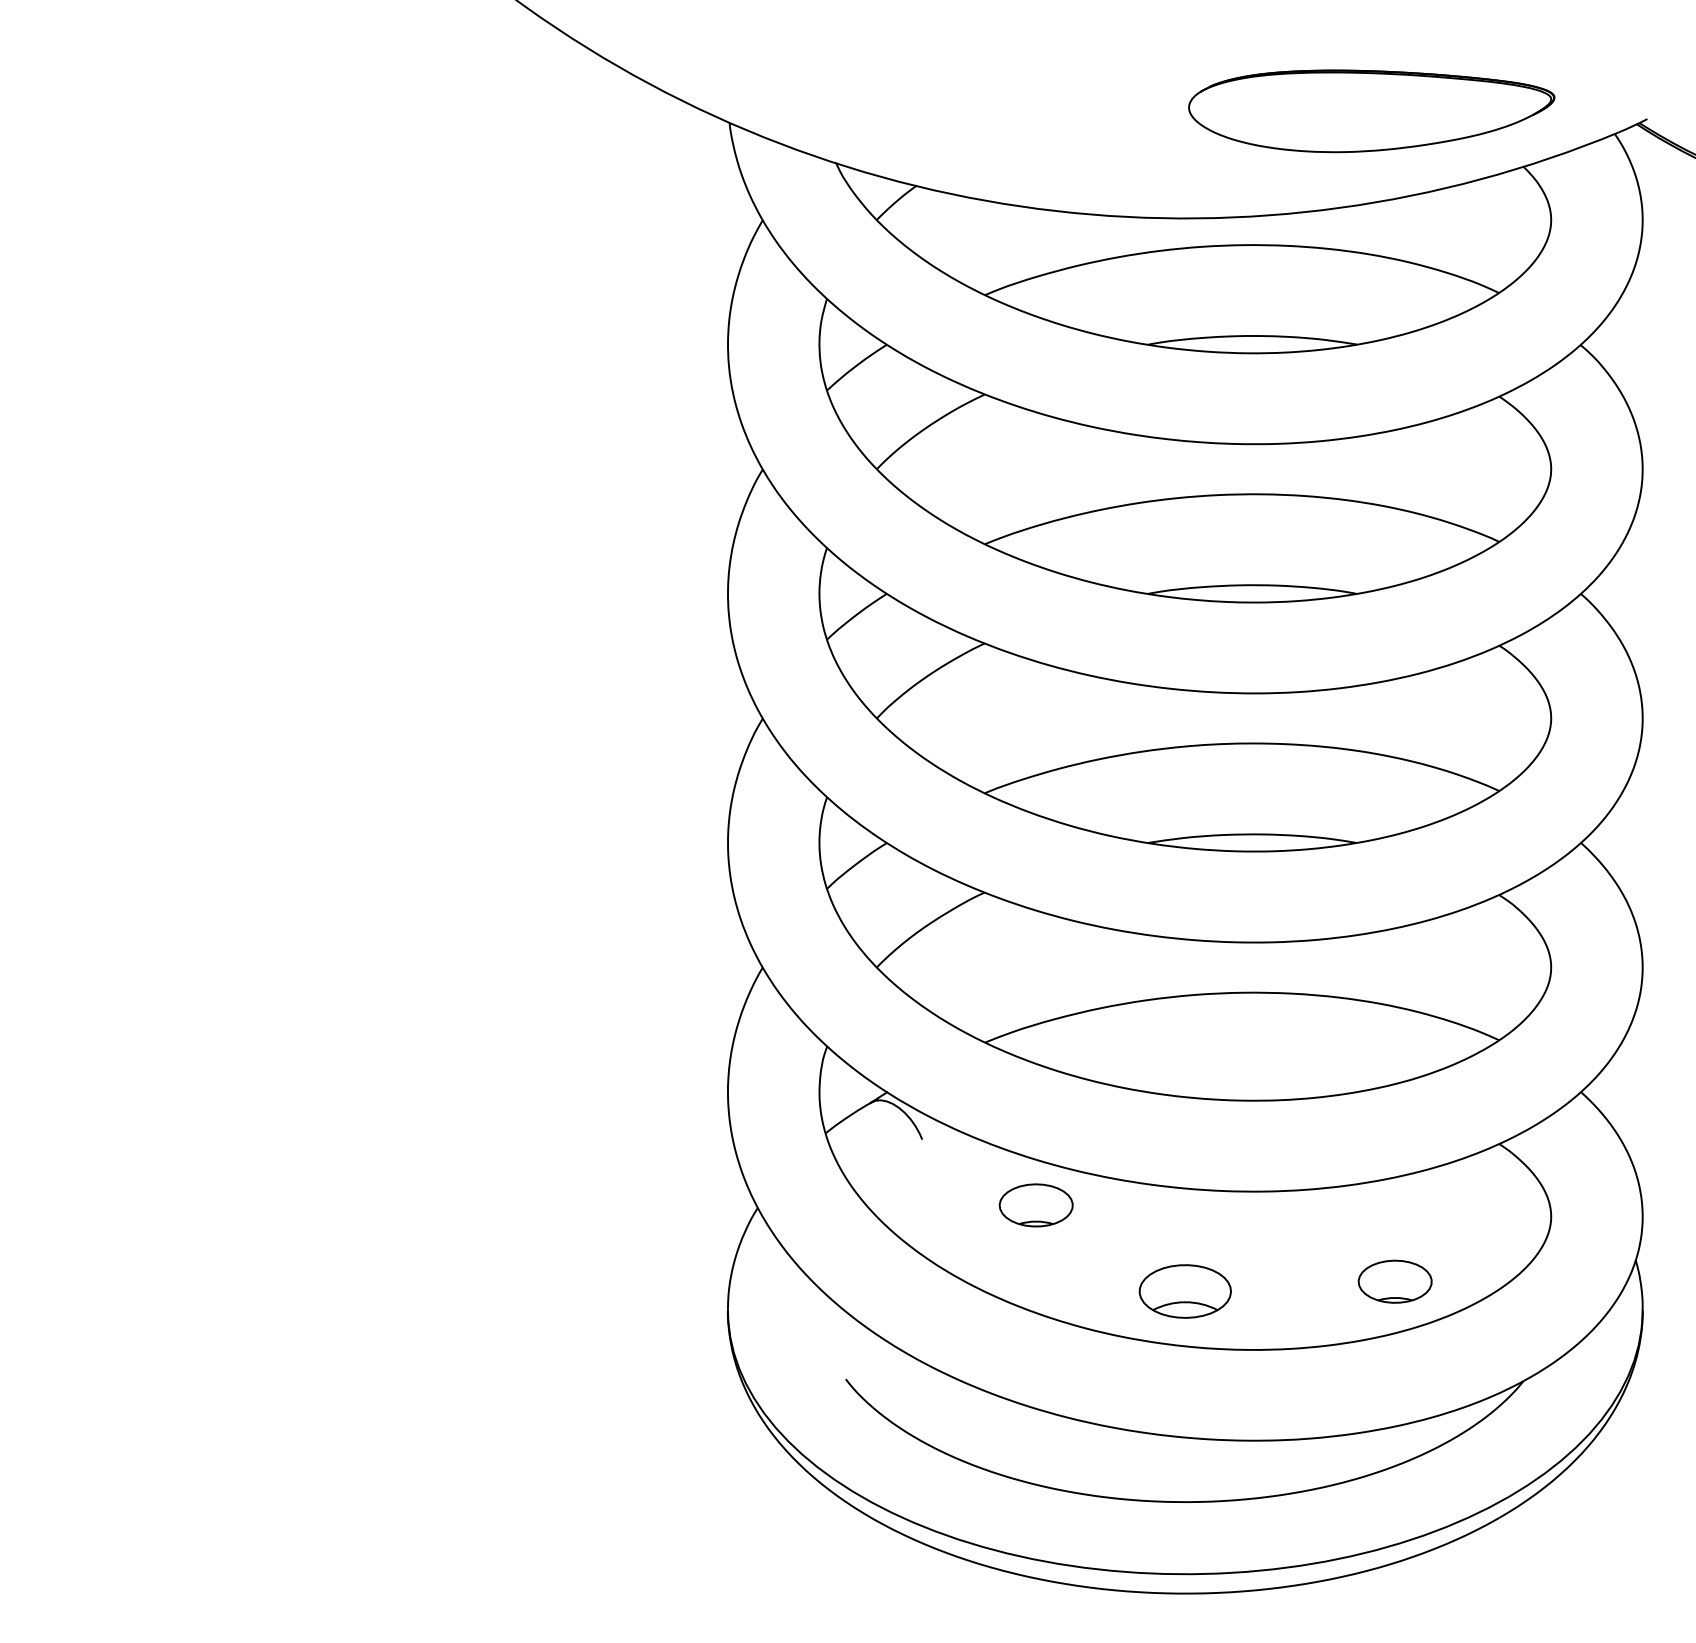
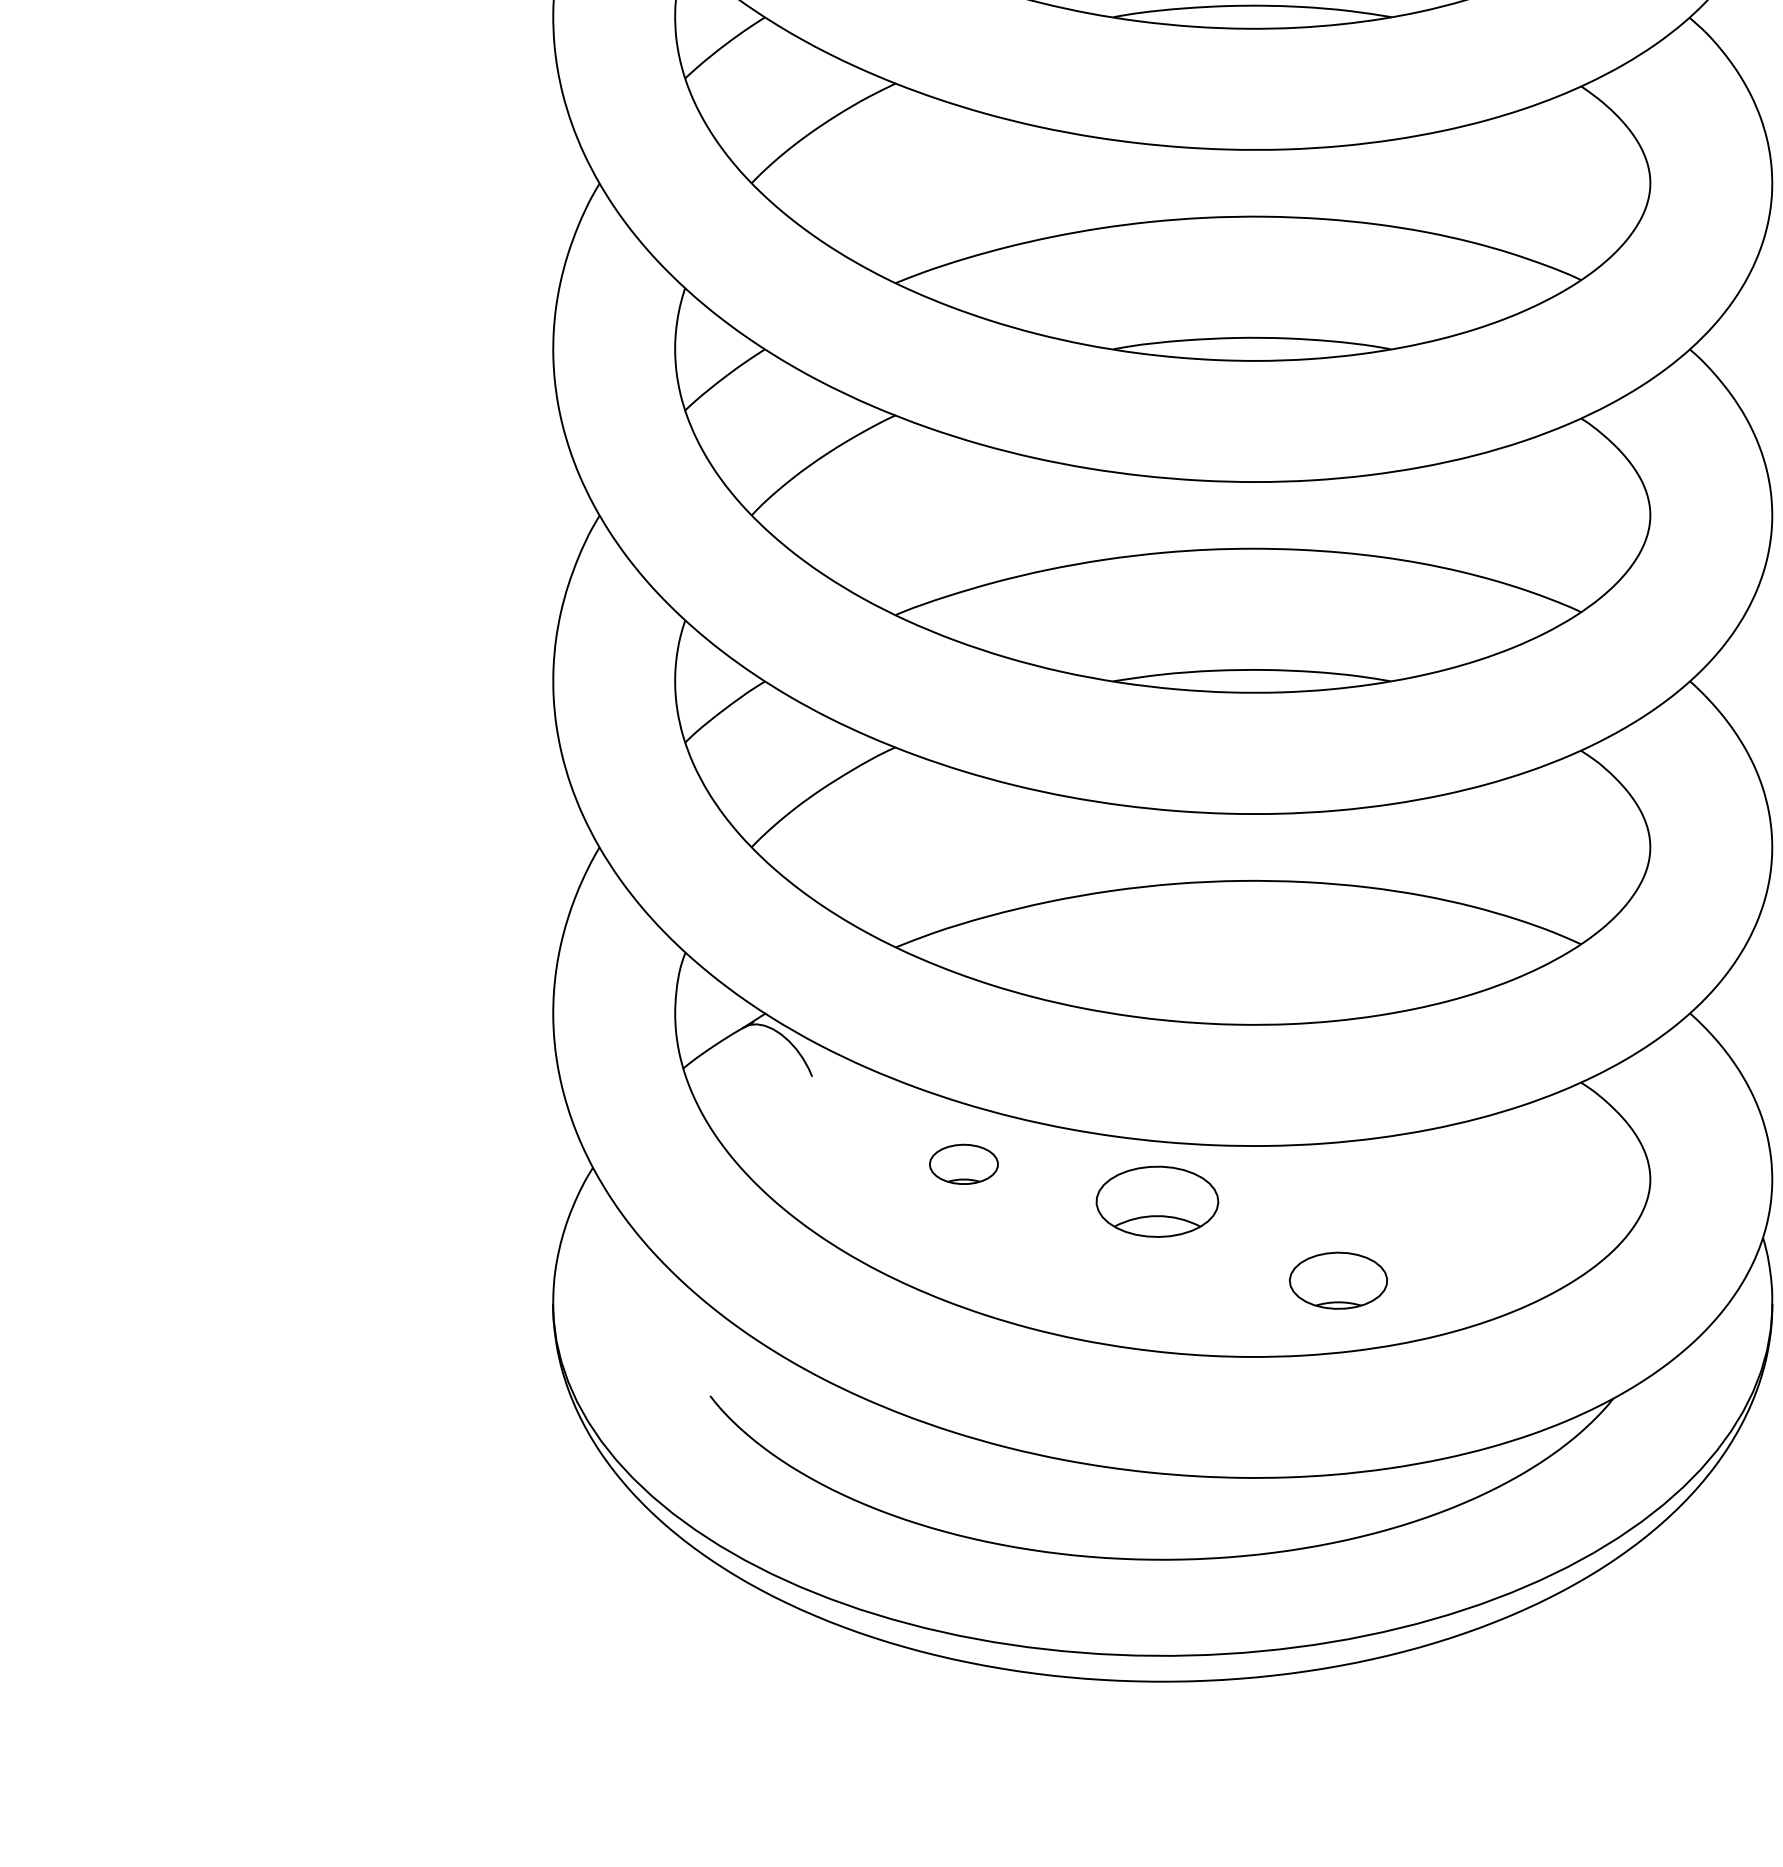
part: (1035, 1205) -> (963, 1164), size x0.7
part: (1394, 1281) -> (1337, 1280), moved
part: (1184, 1291) -> (1156, 1201), moved

